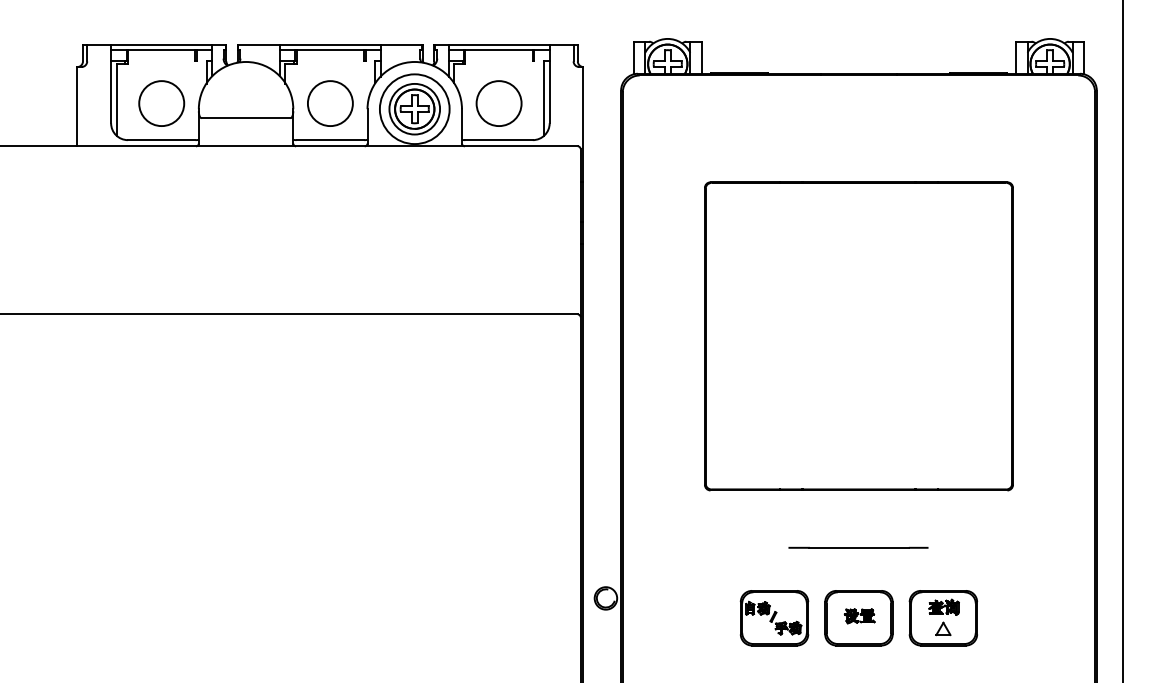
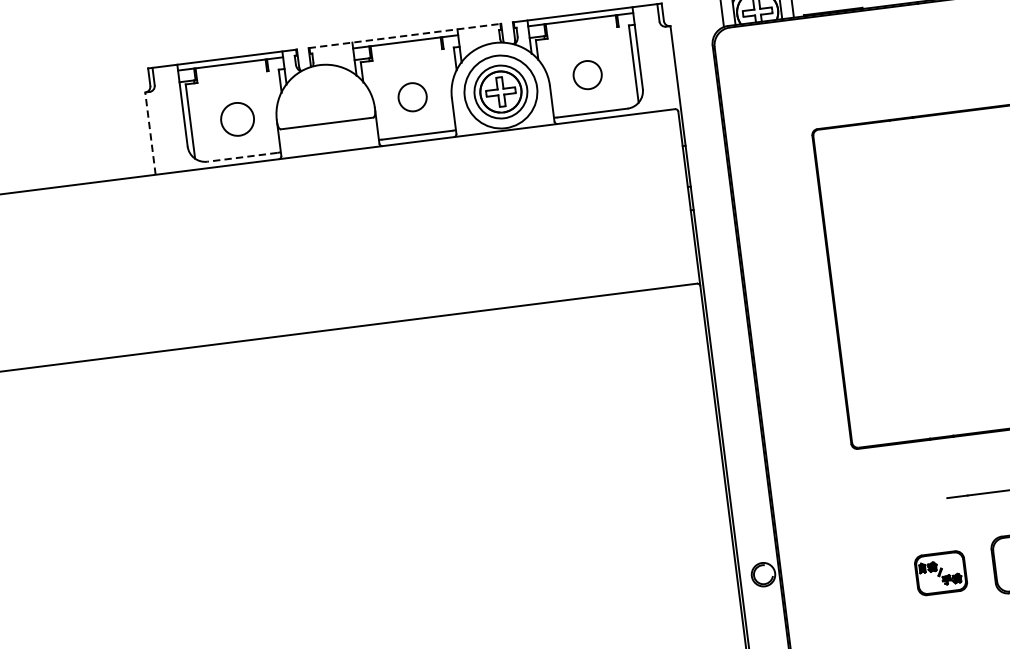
line: (330, 44) -> (405, 35), solid -> dashed
circle: (161, 103) -> (237, 119), size x0.7
circle: (329, 103) -> (411, 97), size x0.6
circle: (498, 103) -> (587, 75), size x0.6
line: (77, 106) -> (150, 133), solid -> dashed
line: (161, 140) -> (242, 157), solid -> dashed
part: (774, 618) -> (941, 573), size x0.7

